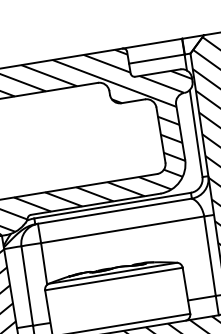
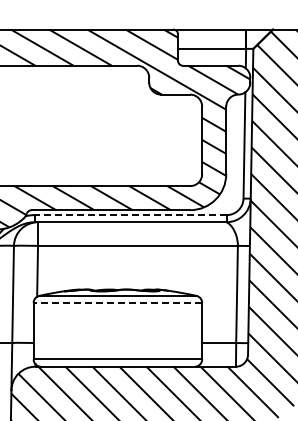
line: (112, 205) -> (130, 215), solid -> dashed
line: (113, 278) -> (117, 302), solid -> dashed

